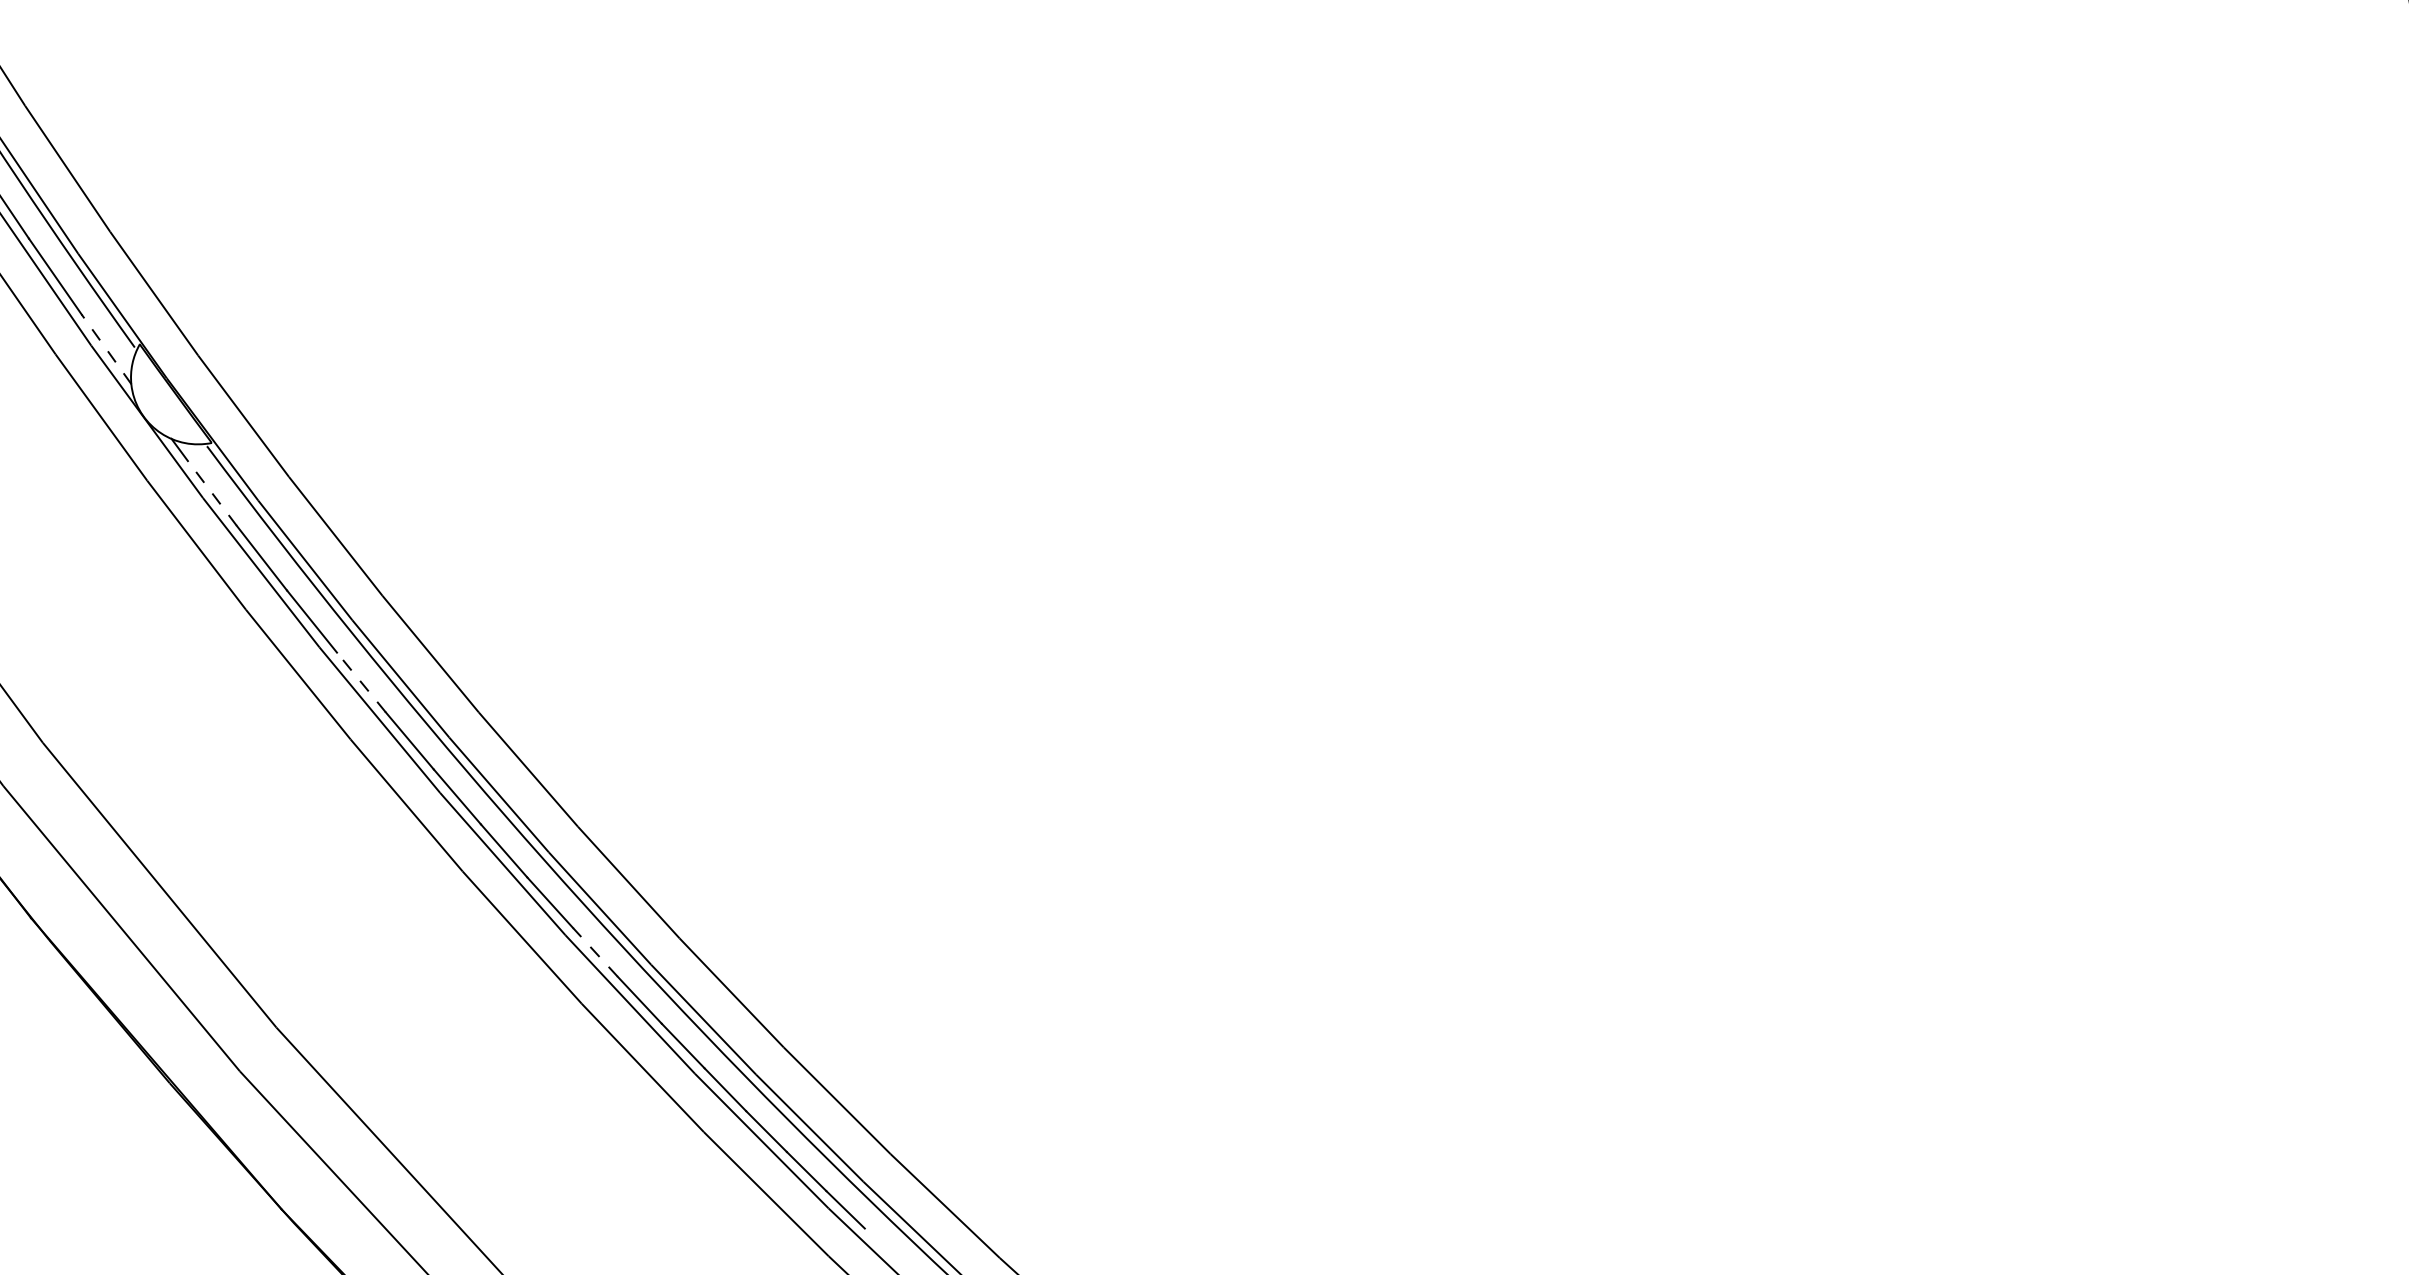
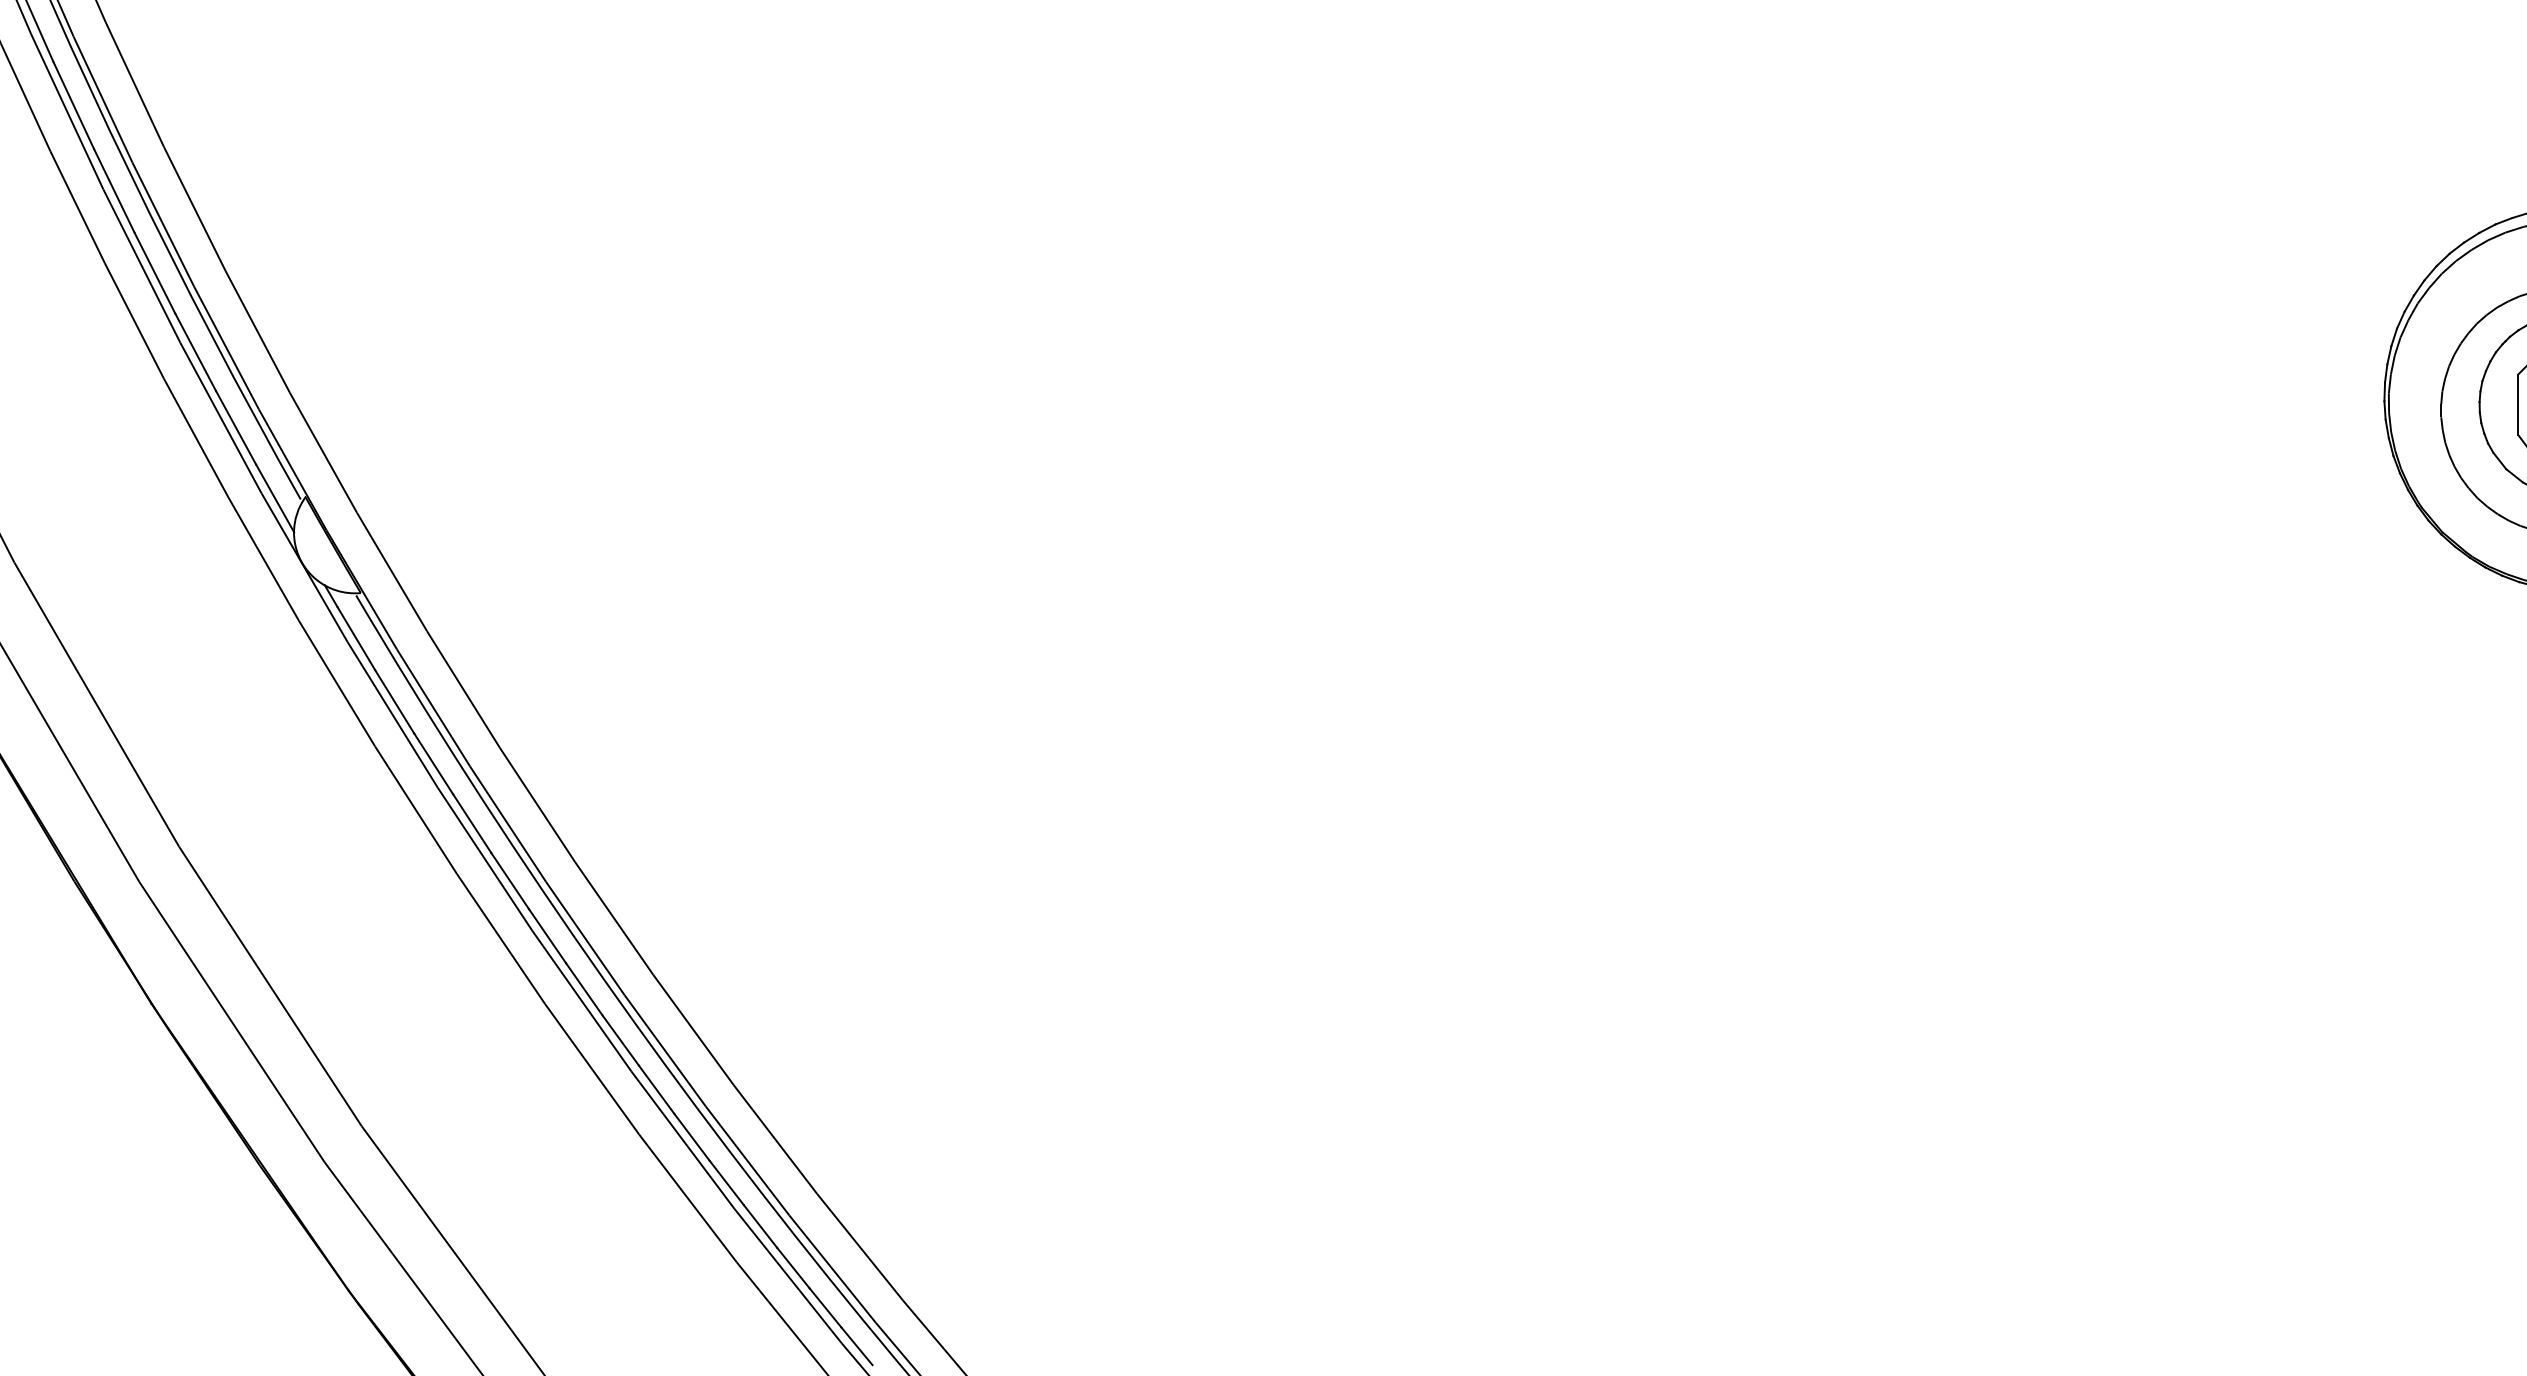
line: (107, 349) -> (275, 498), dashed -> solid
line: (212, 493) -> (356, 638), dashed -> solid
line: (361, 682) -> (472, 823), dashed -> solid
line: (595, 952) -> (656, 1089), dashed -> solid

